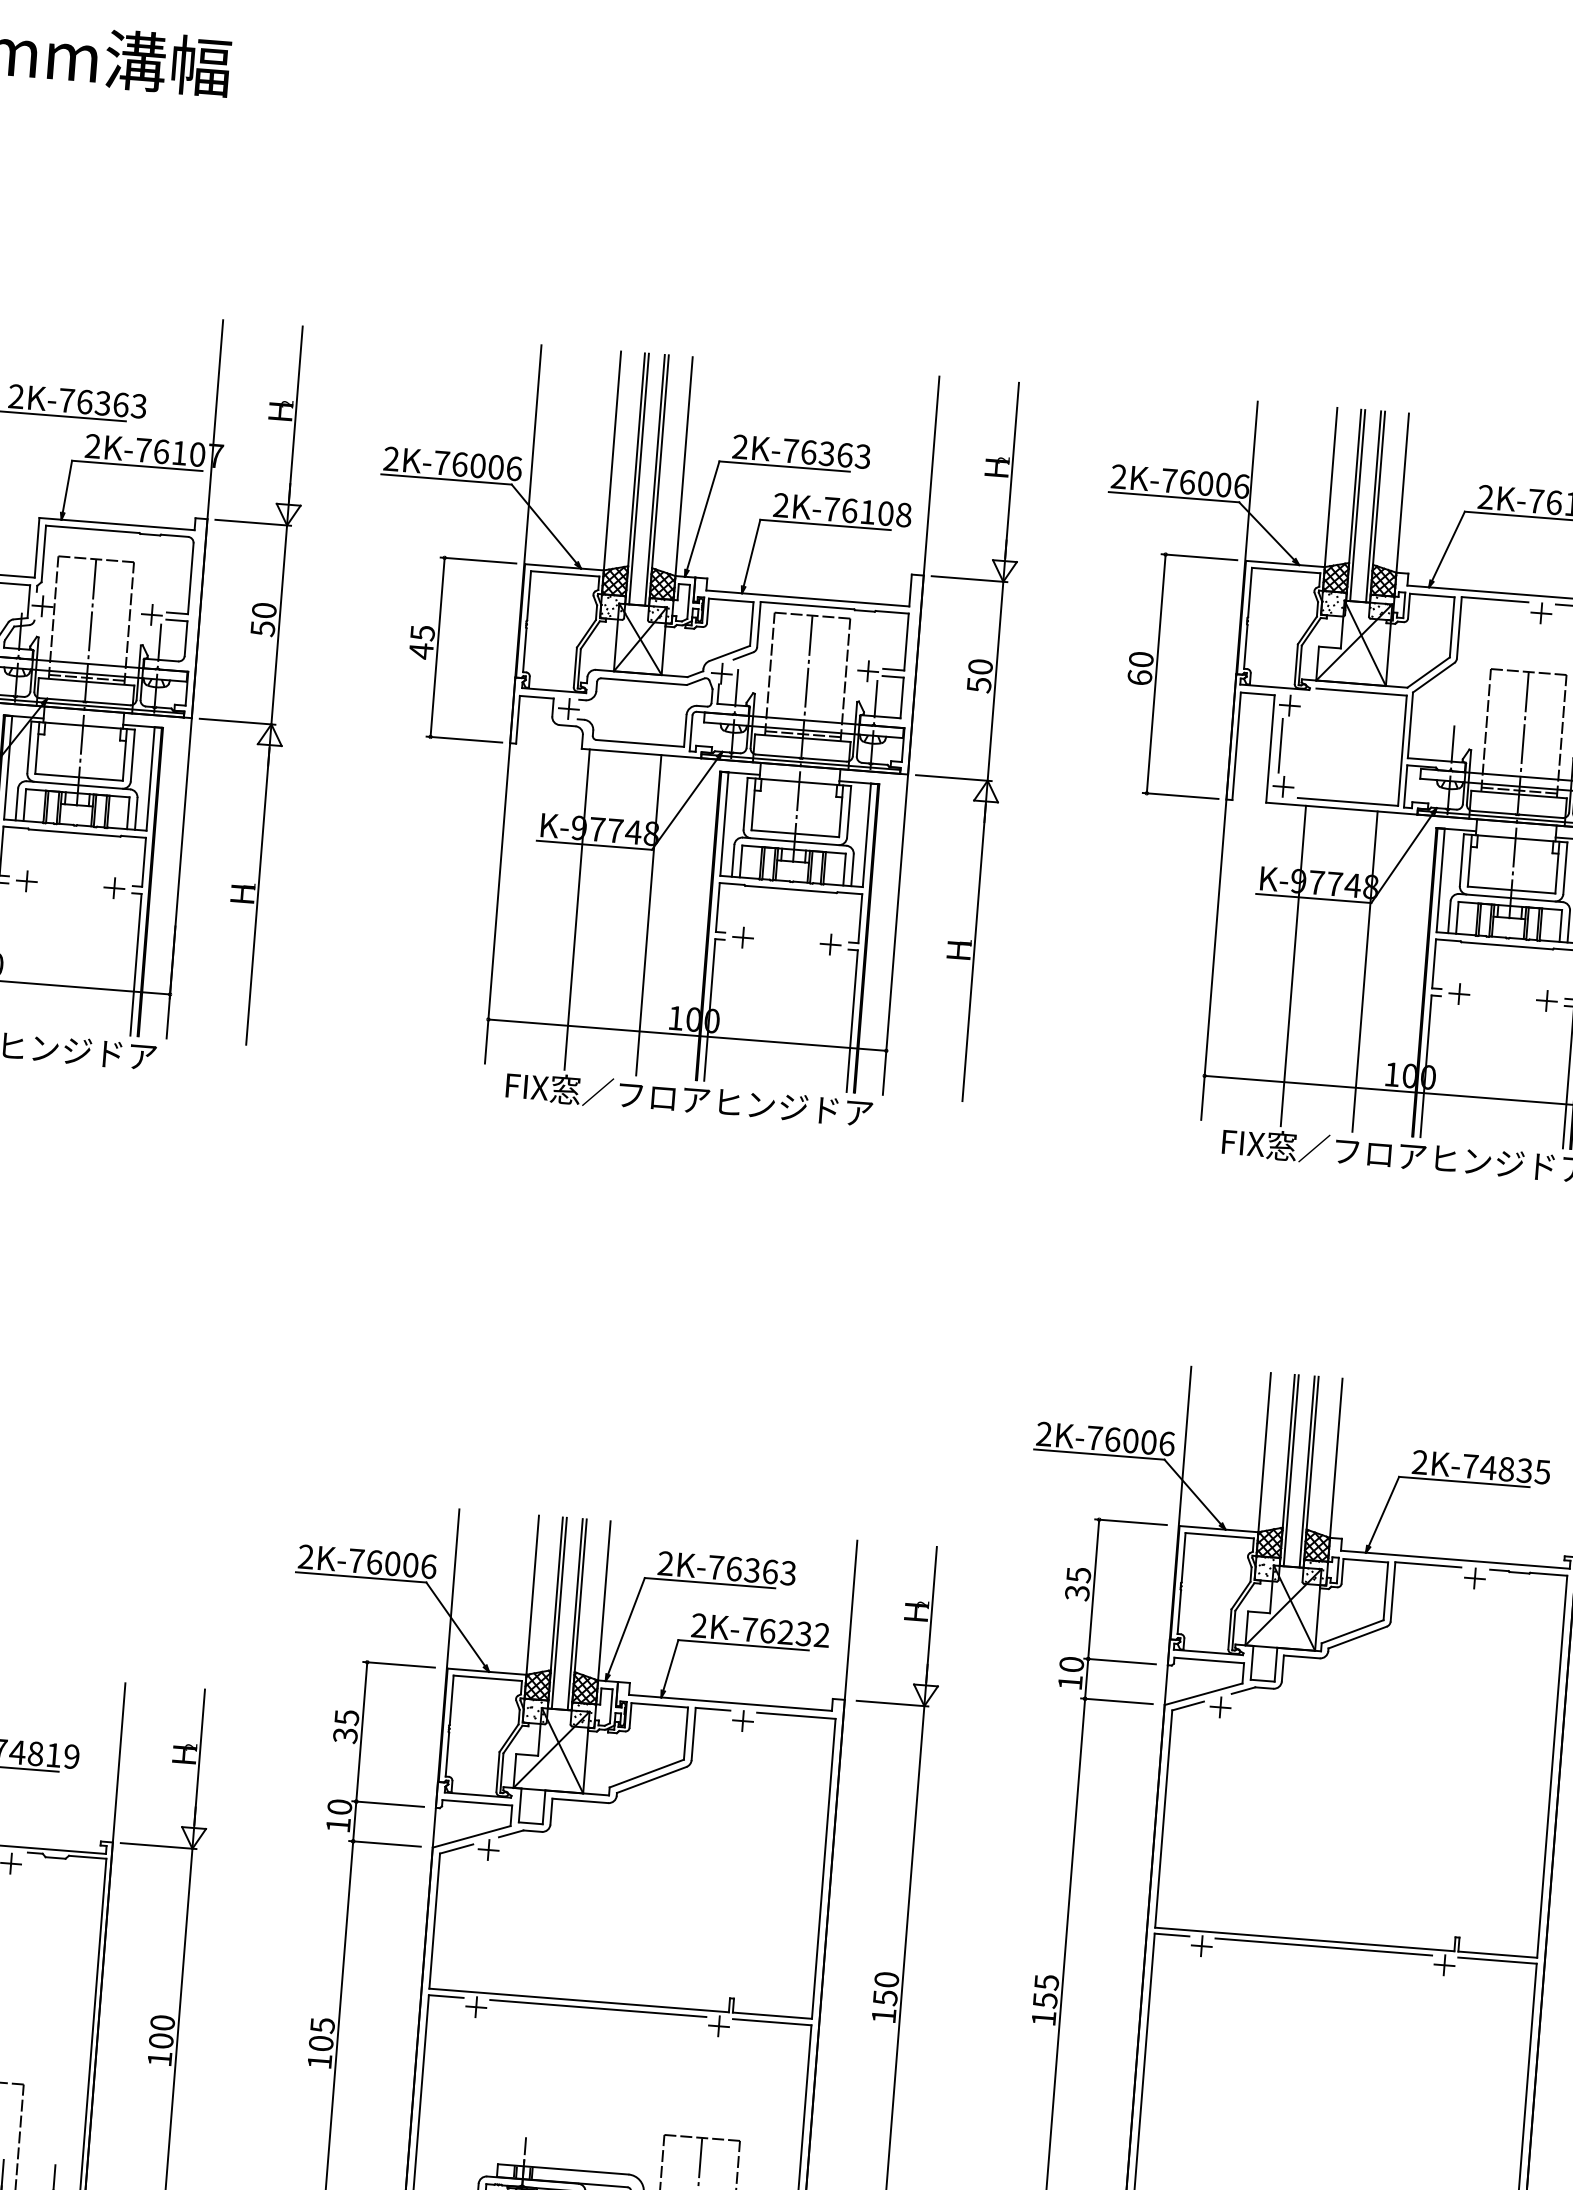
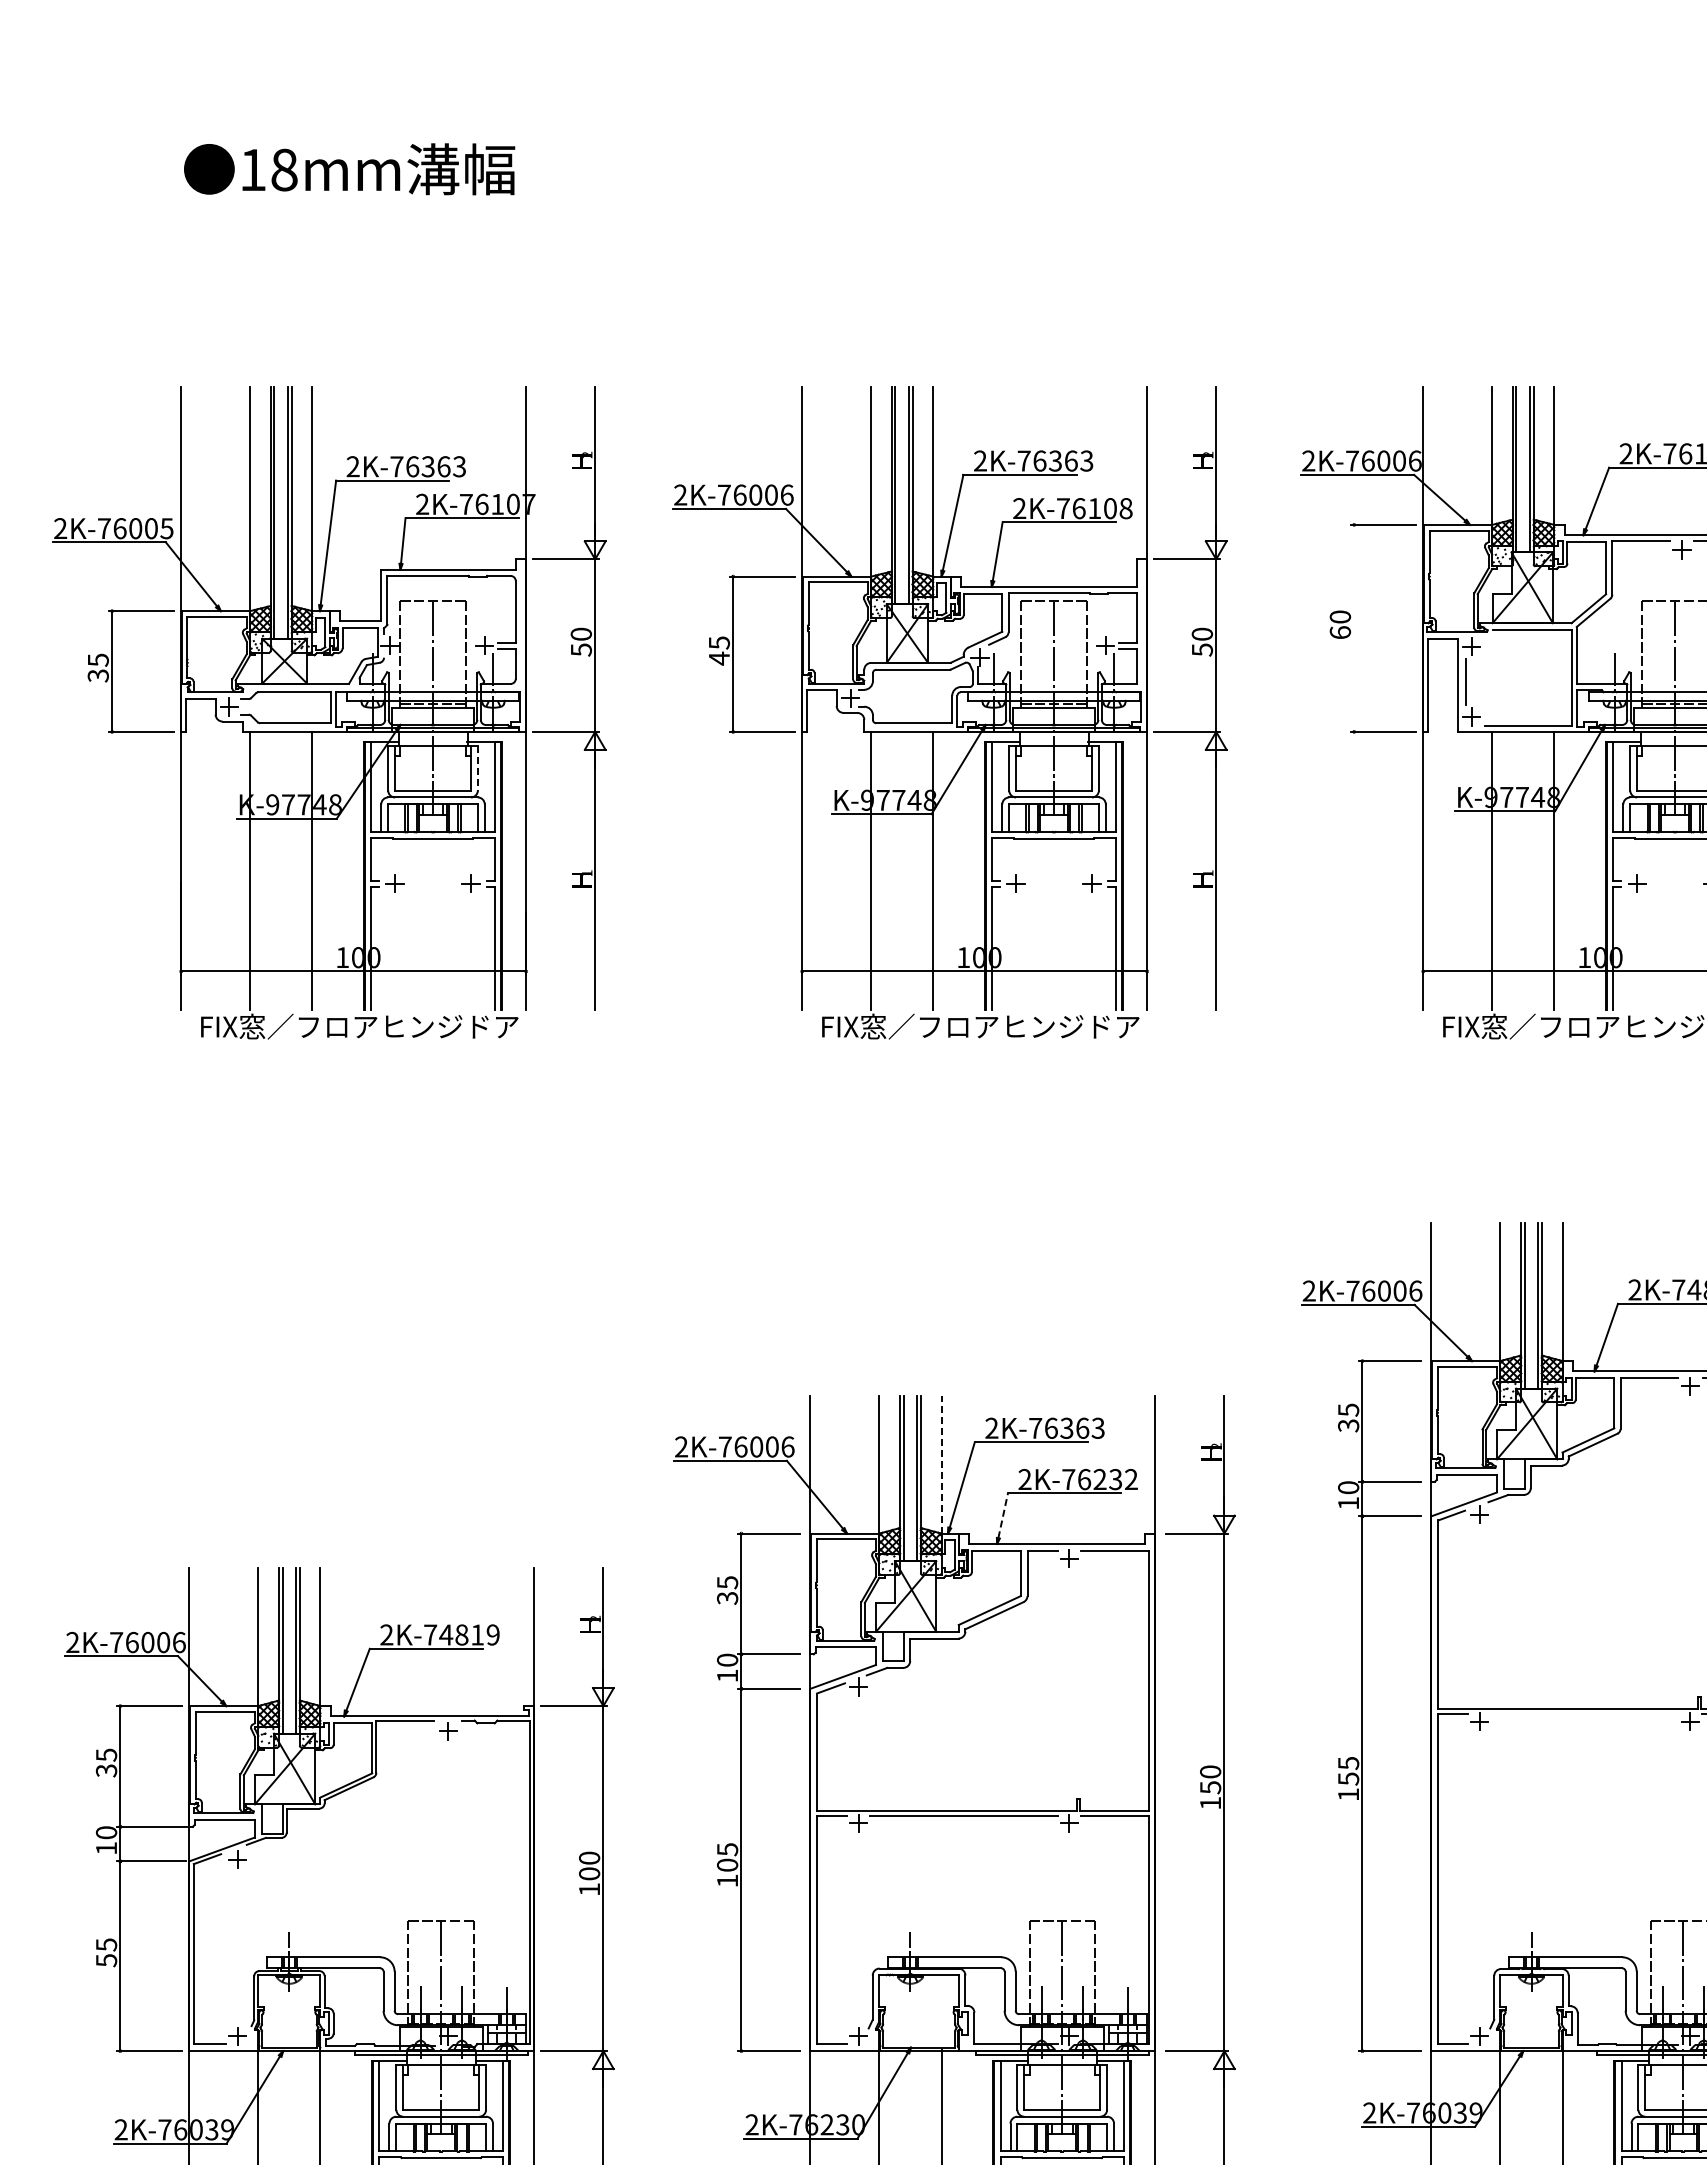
line: (1156, 672) -> (1354, 627), removed
line: (132, 755) -> (477, 768), solid -> dashed
line: (604, 1600) -> (941, 1464), solid -> dashed
line: (671, 1665) -> (1003, 1515), solid -> dashed
line: (1323, 1947) -> (1584, 1714), removed

